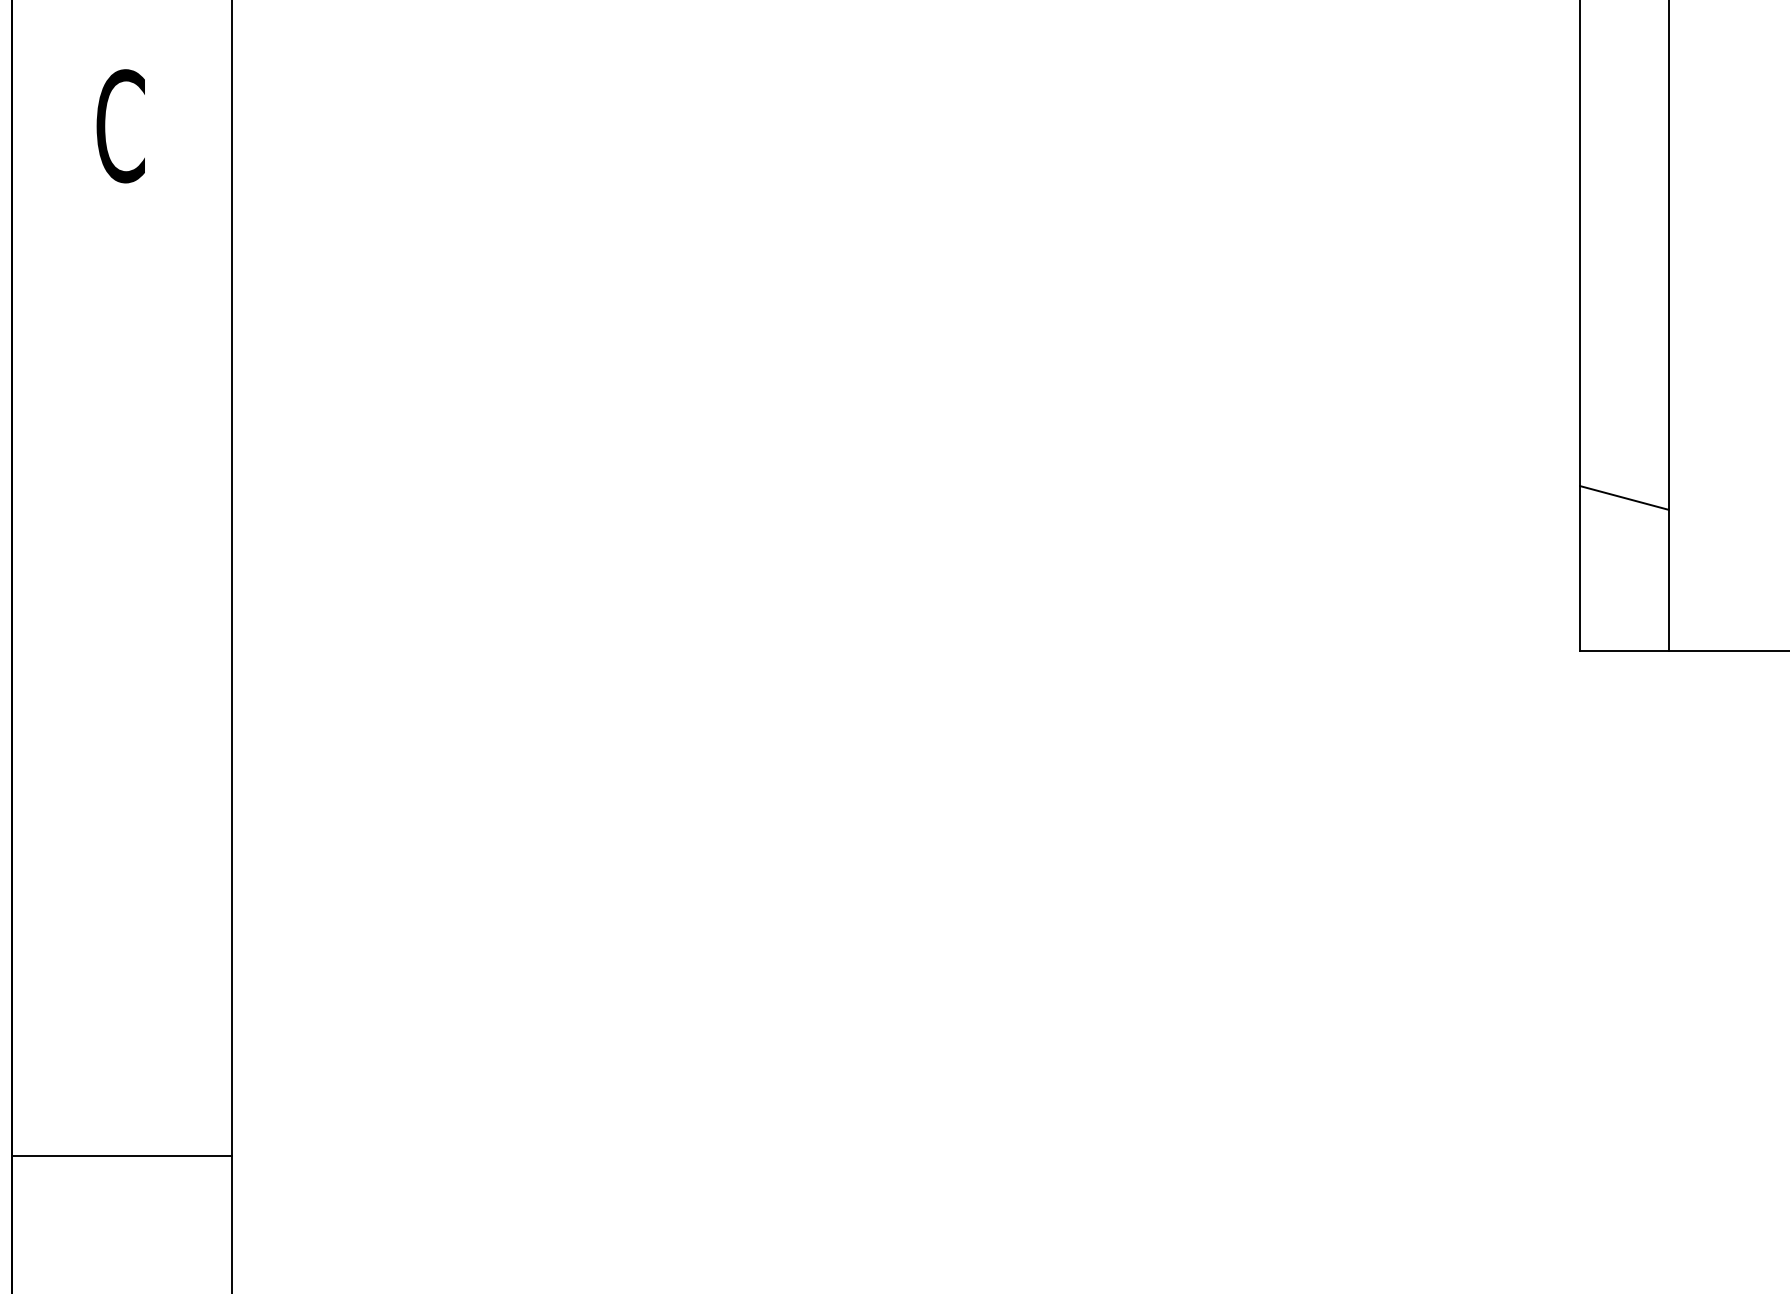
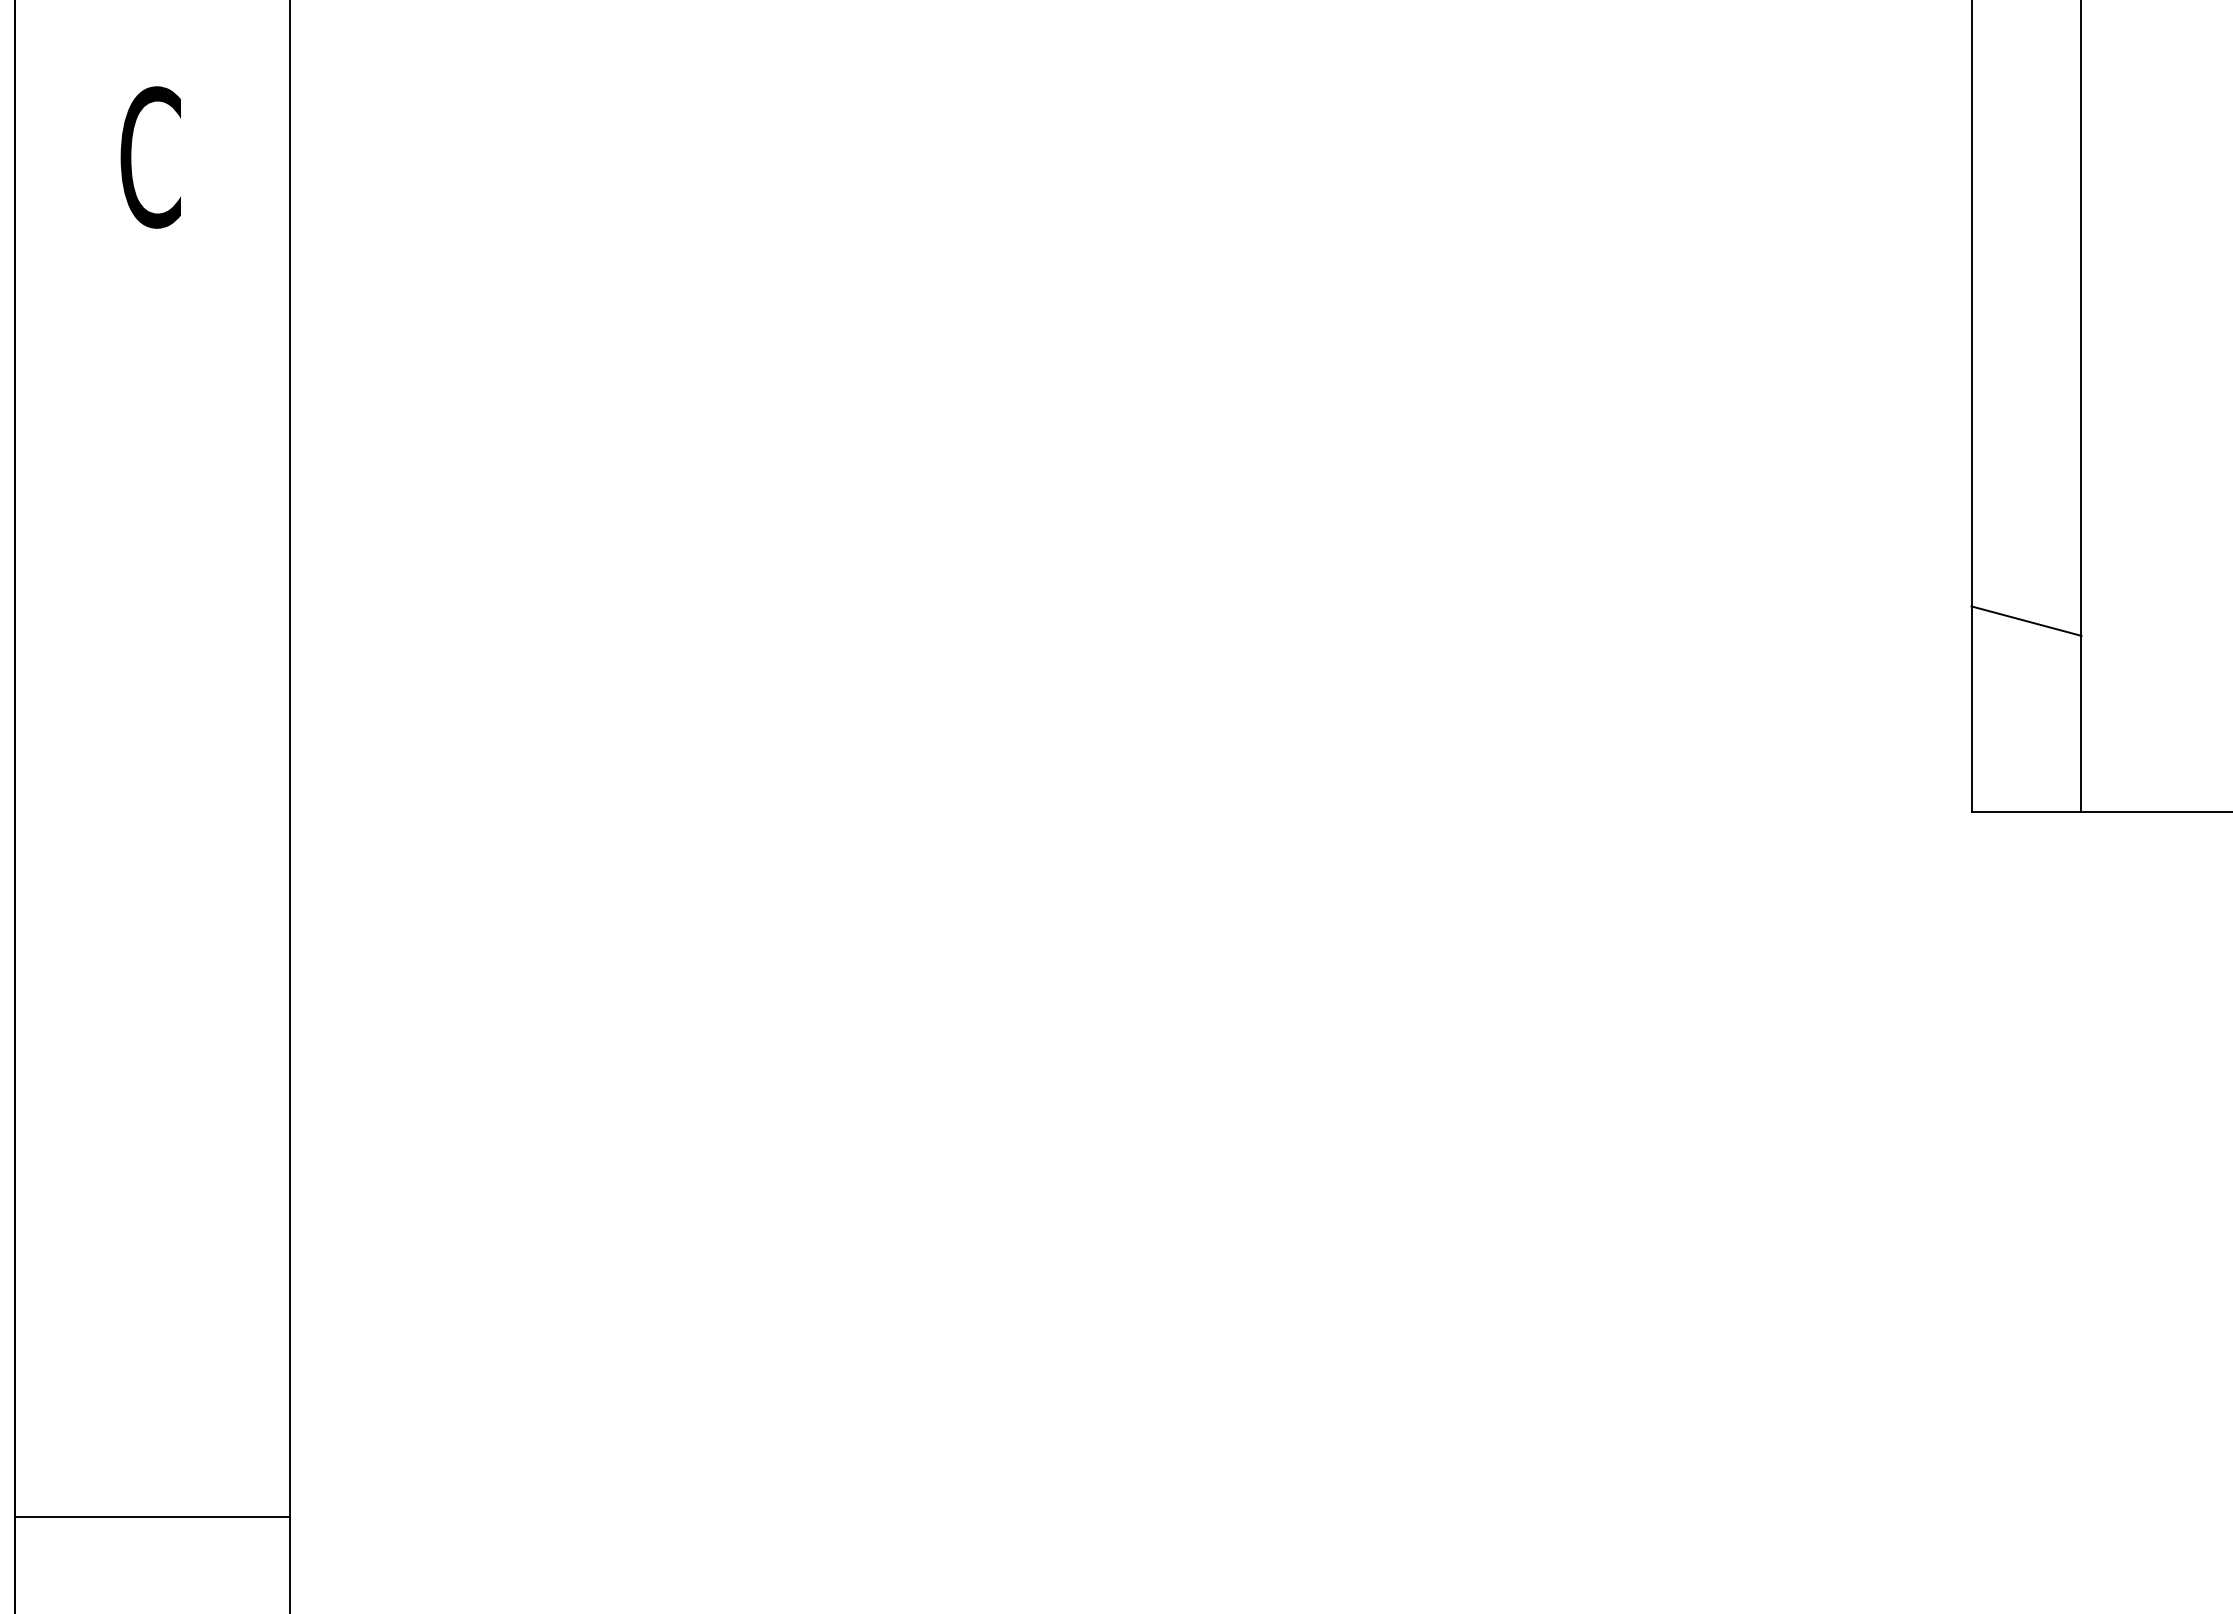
line: (121, 1155) -> (151, 1516), moved

